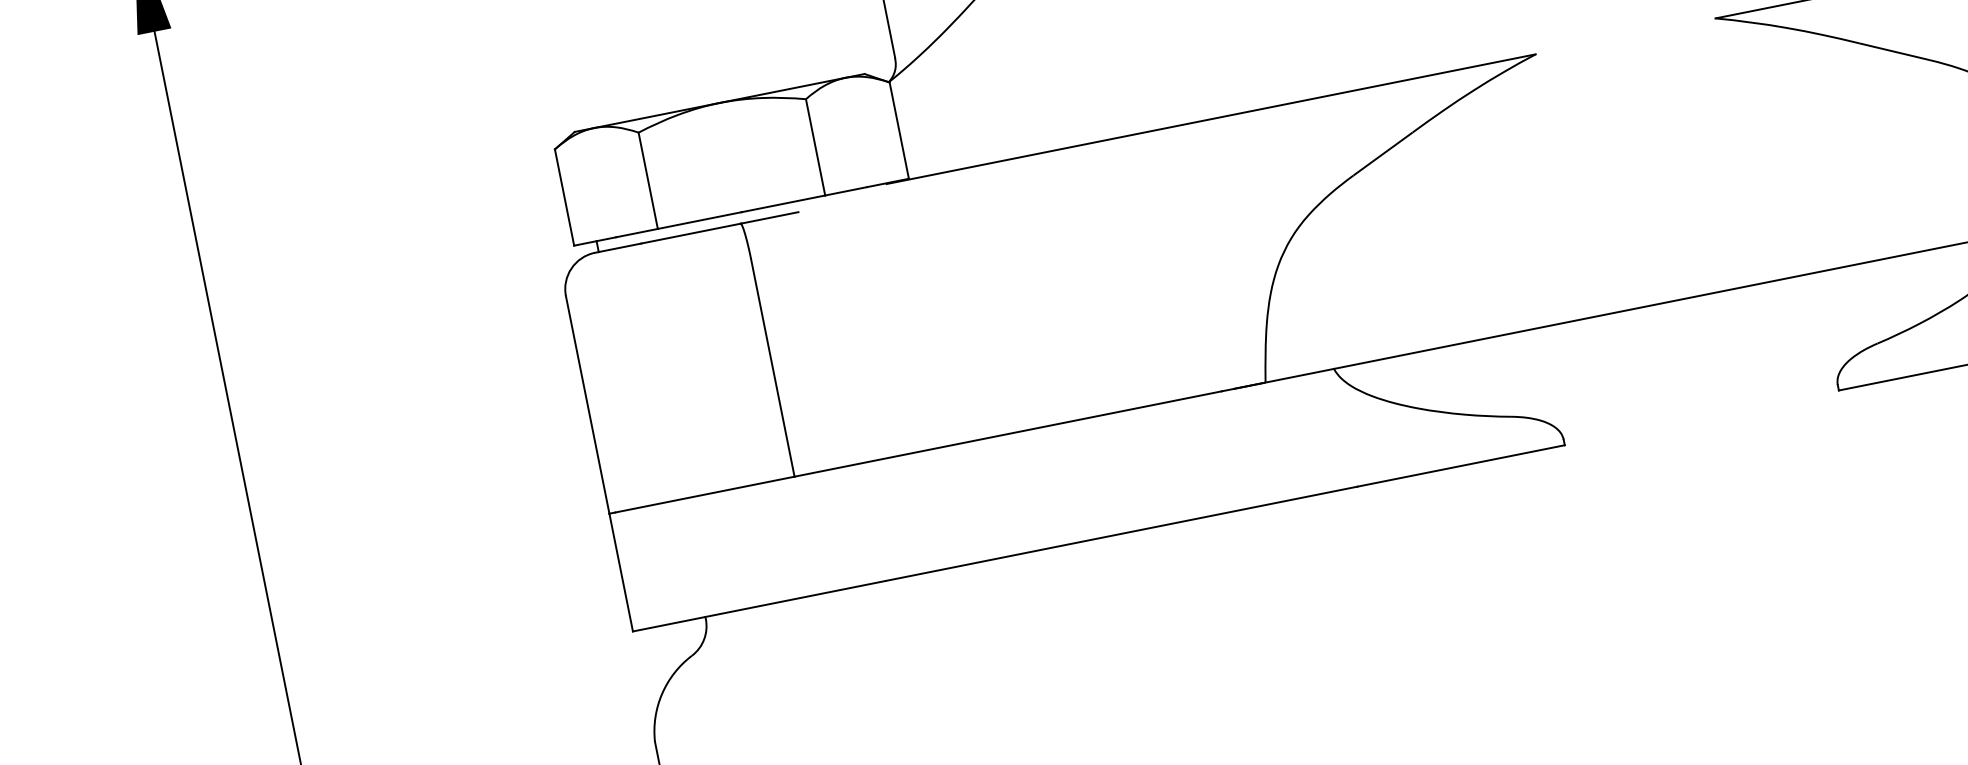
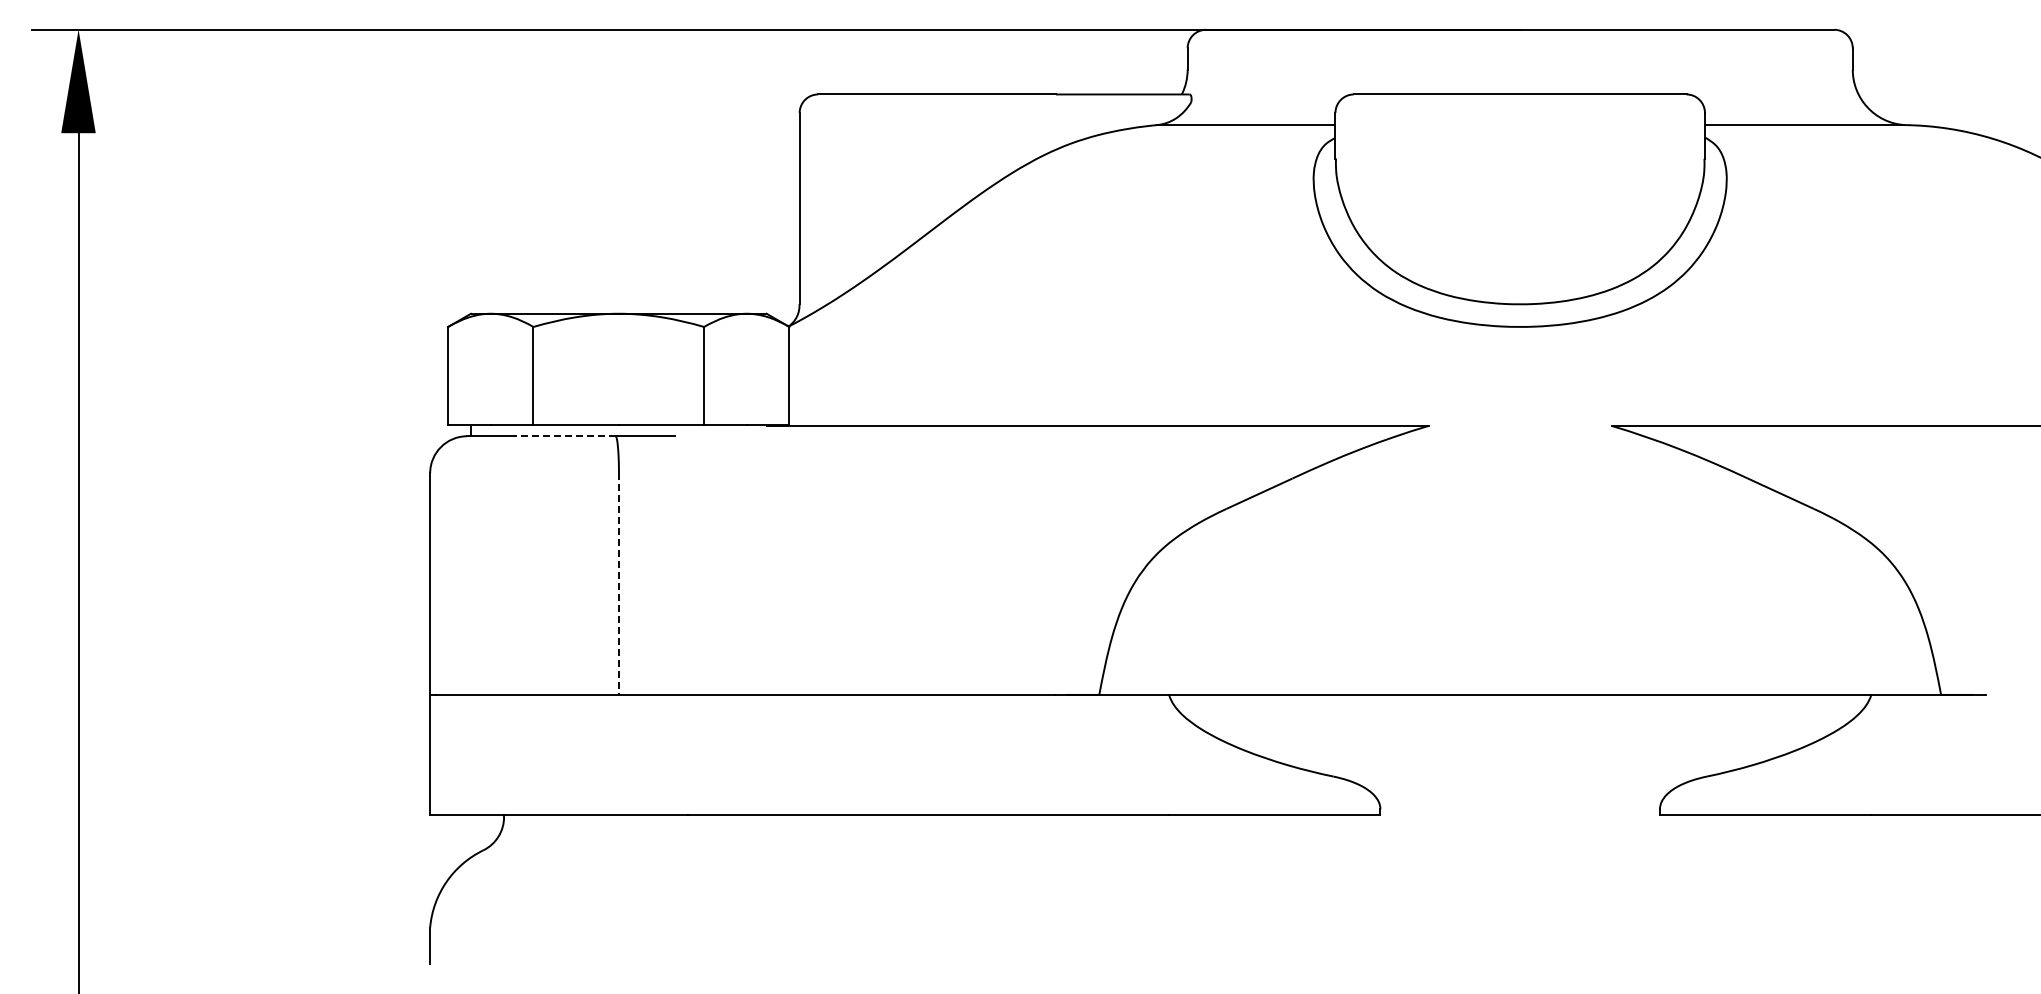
line: (691, 233) -> (565, 436), solid -> dashed
line: (772, 368) -> (618, 584), solid -> dashed

